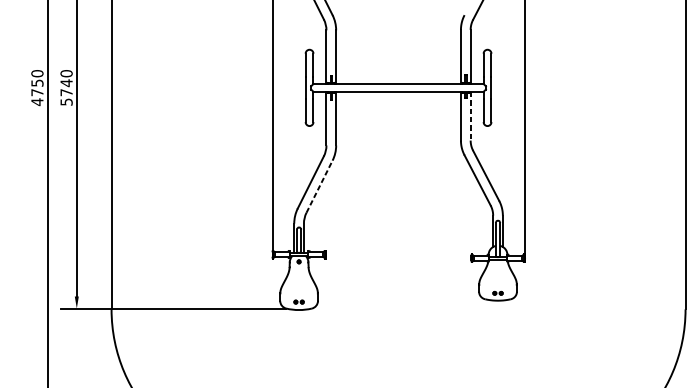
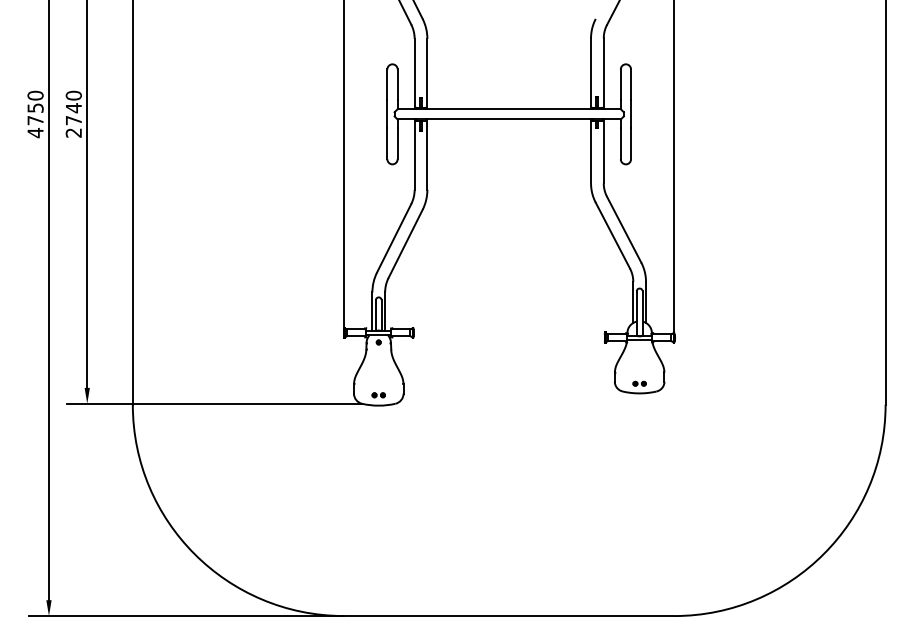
text: (66, 101) -> (73, 132), 5740 -> 2740
line: (470, 116) -> (603, 151), dashed -> solid
line: (319, 186) -> (405, 243), dashed -> solid

